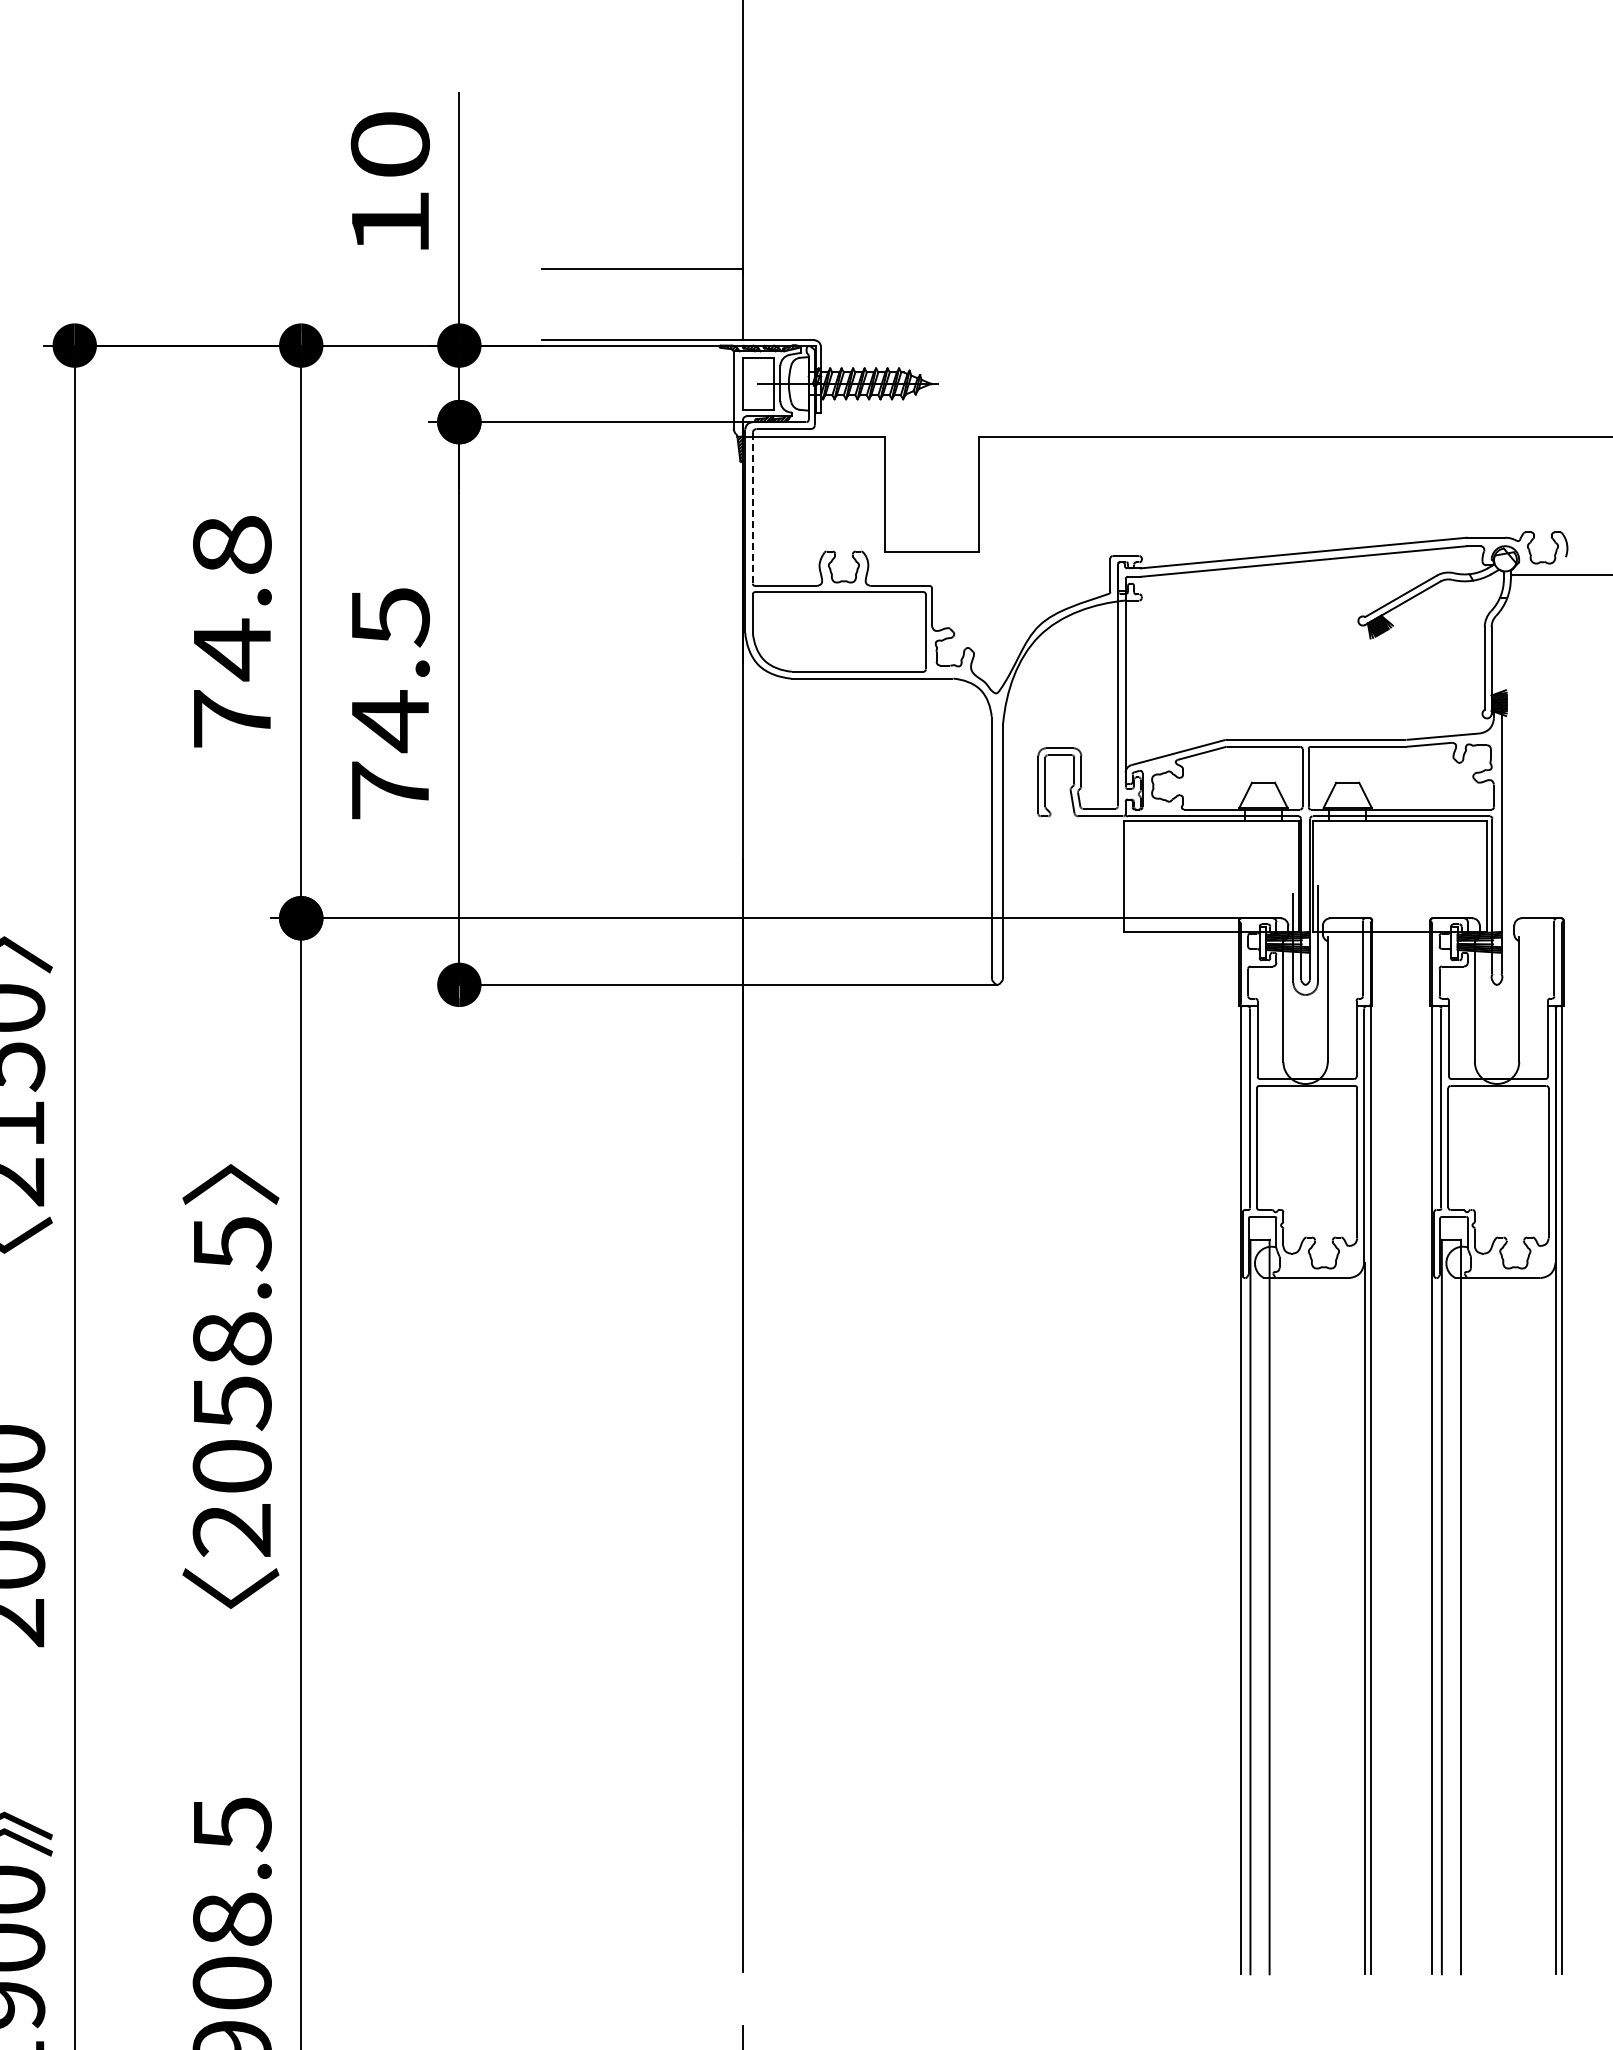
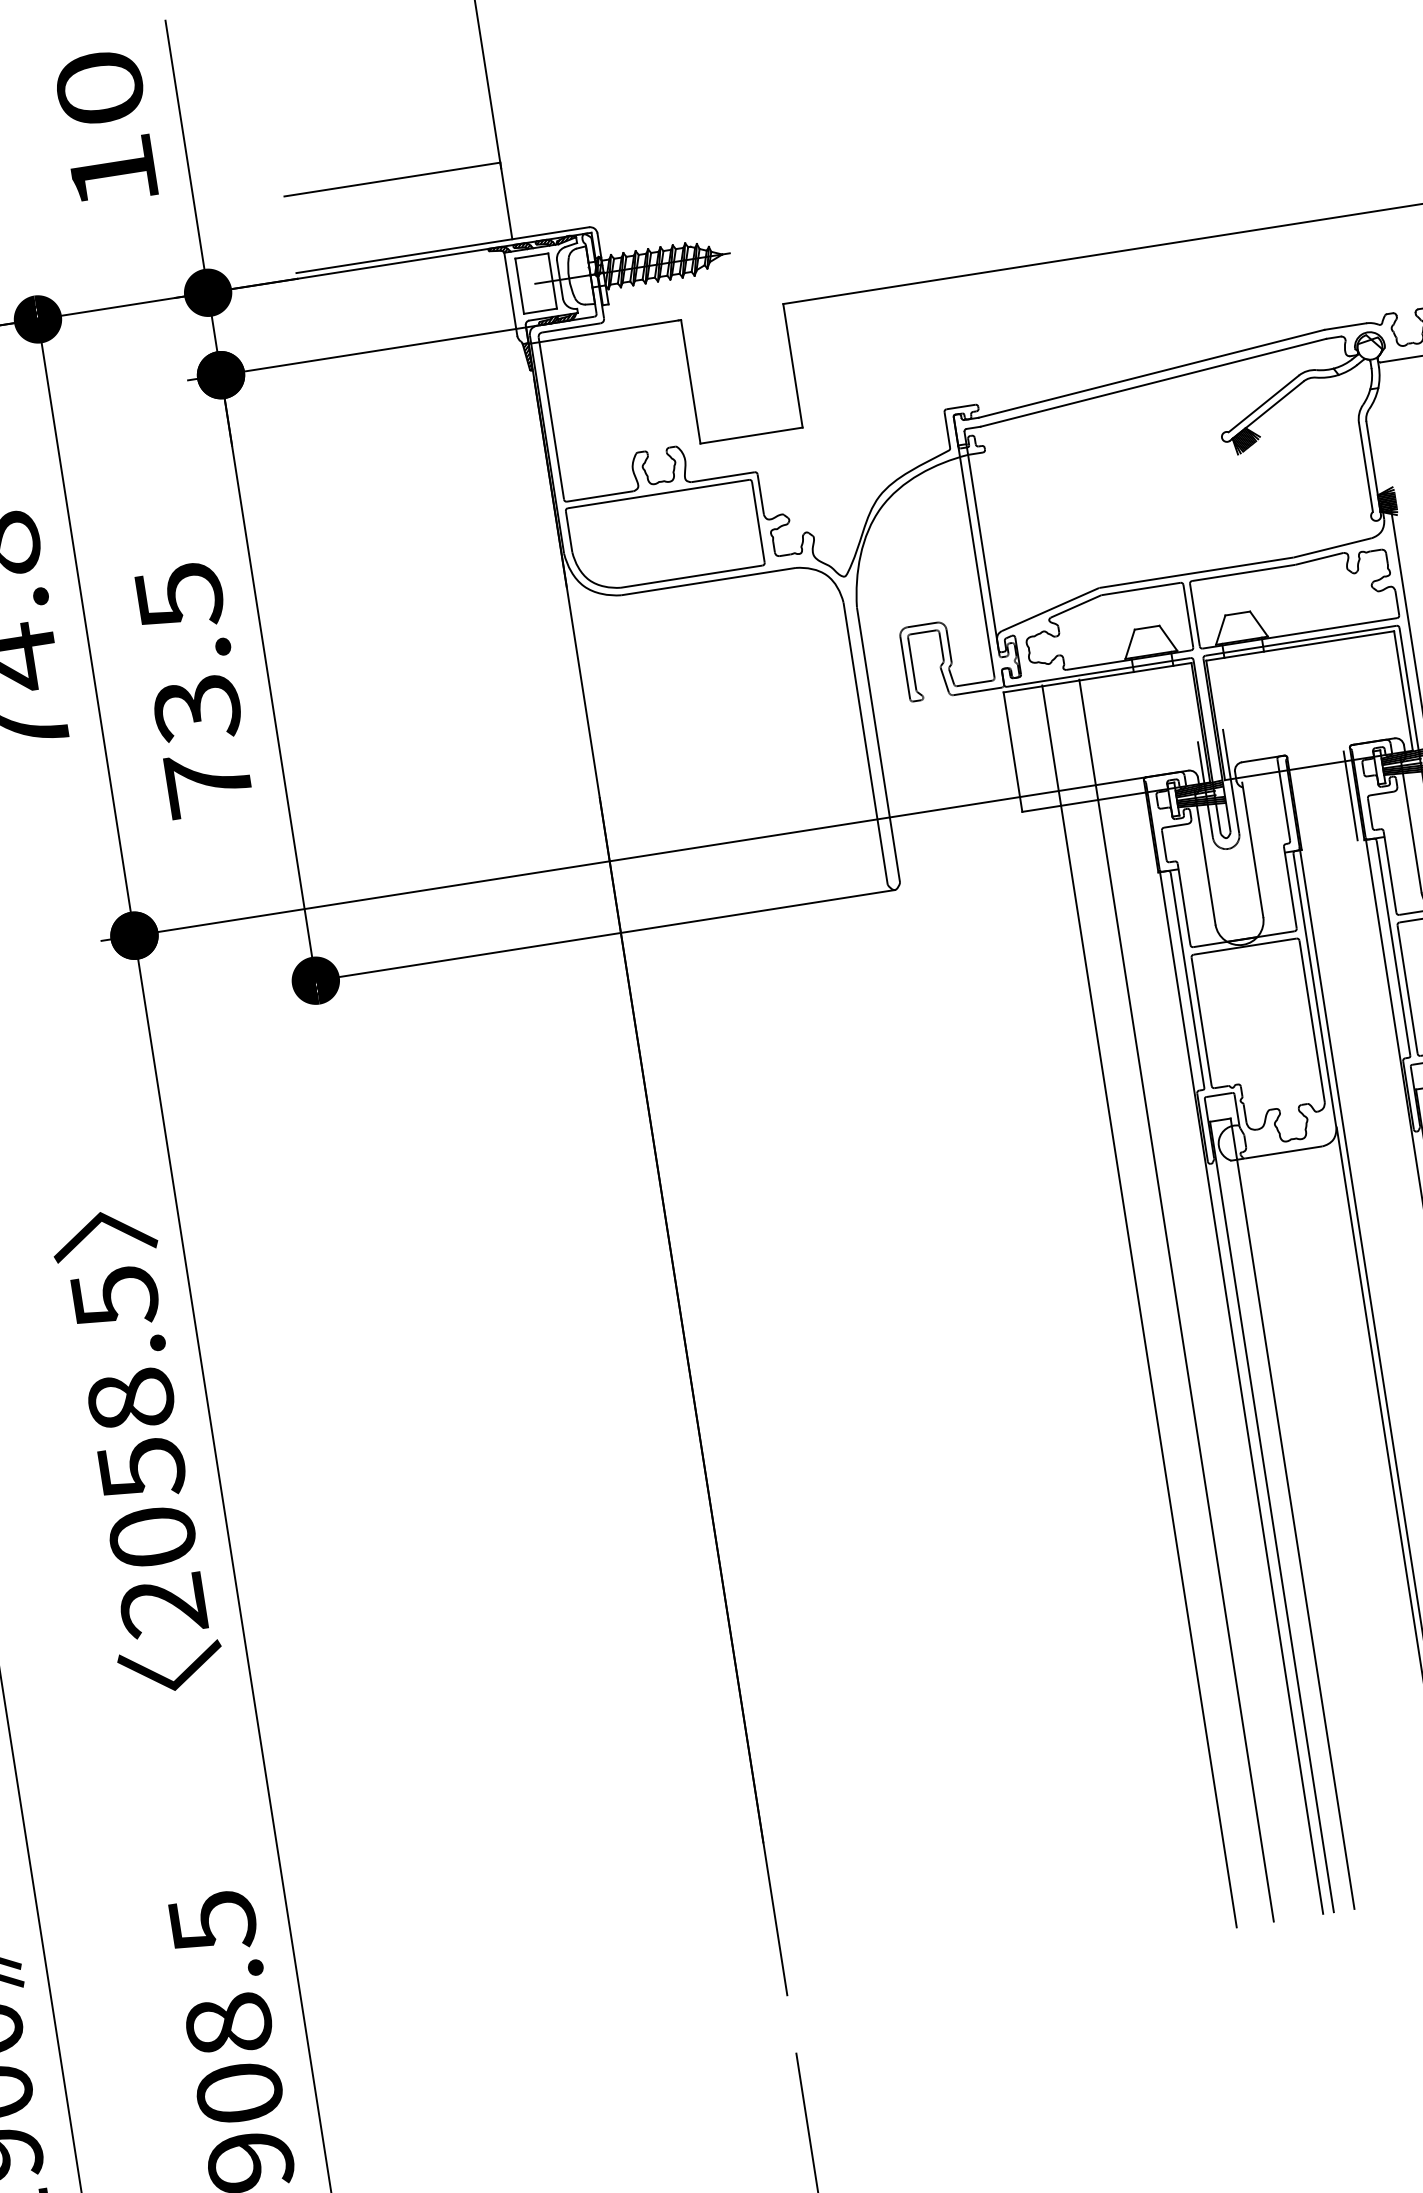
line: (752, 508) -> (551, 418), dashed -> solid
text: (390, 721) -> (197, 708), 74.5 -> 73.5
line: (1424, 964) -> (1350, 796), added
line: (1160, 1397) -> (1139, 1306), added
line: (1194, 1397) -> (1176, 1300), added

